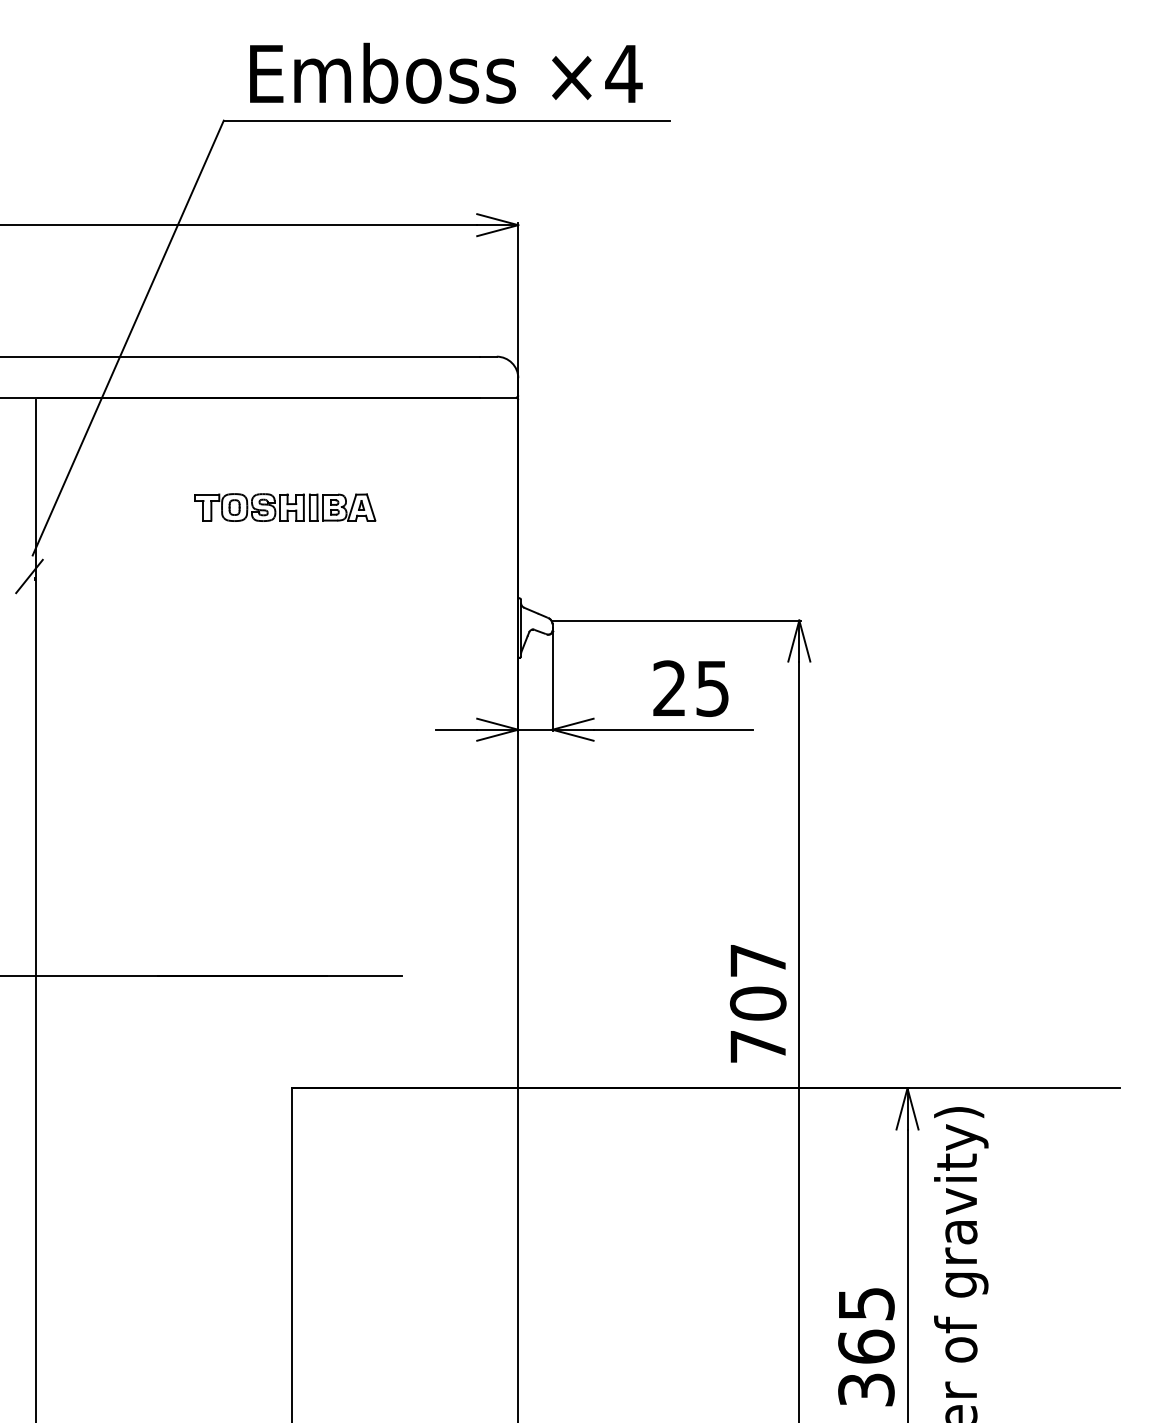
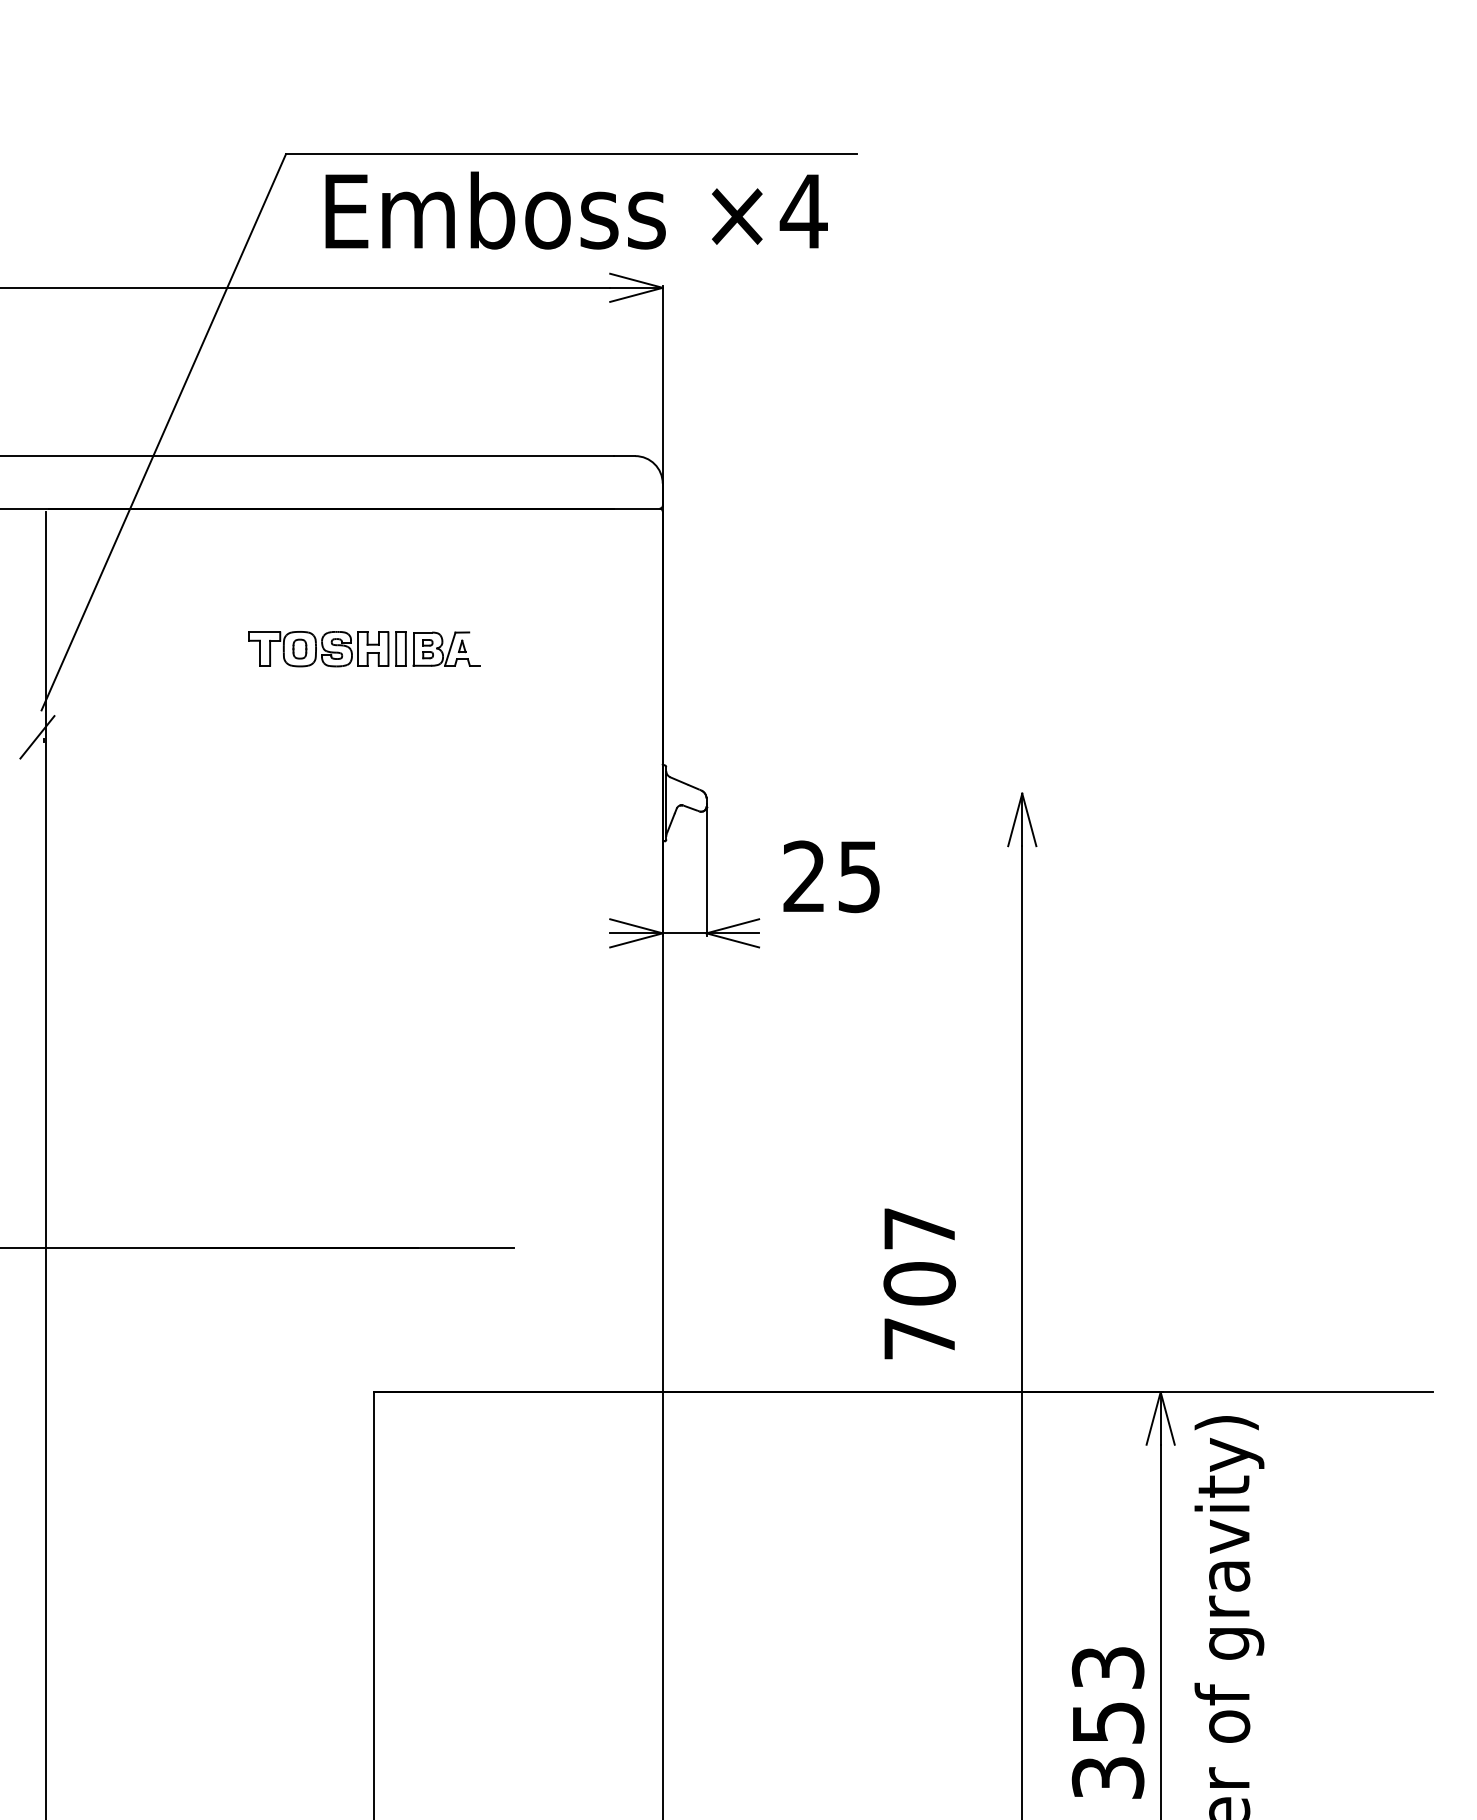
text: (446, 73) -> (576, 210), moved
line: (371, 507) -> (474, 648), removed
line: (676, 620) -> (865, 793), removed
text: (690, 688) -> (831, 876), moved
line: (456, 729) -> (583, 933), removed
line: (673, 729) -> (861, 933), removed
text: (758, 1003) -> (919, 1283), moved
text: (865, 1325) -> (1107, 1695), 365 -> 353

